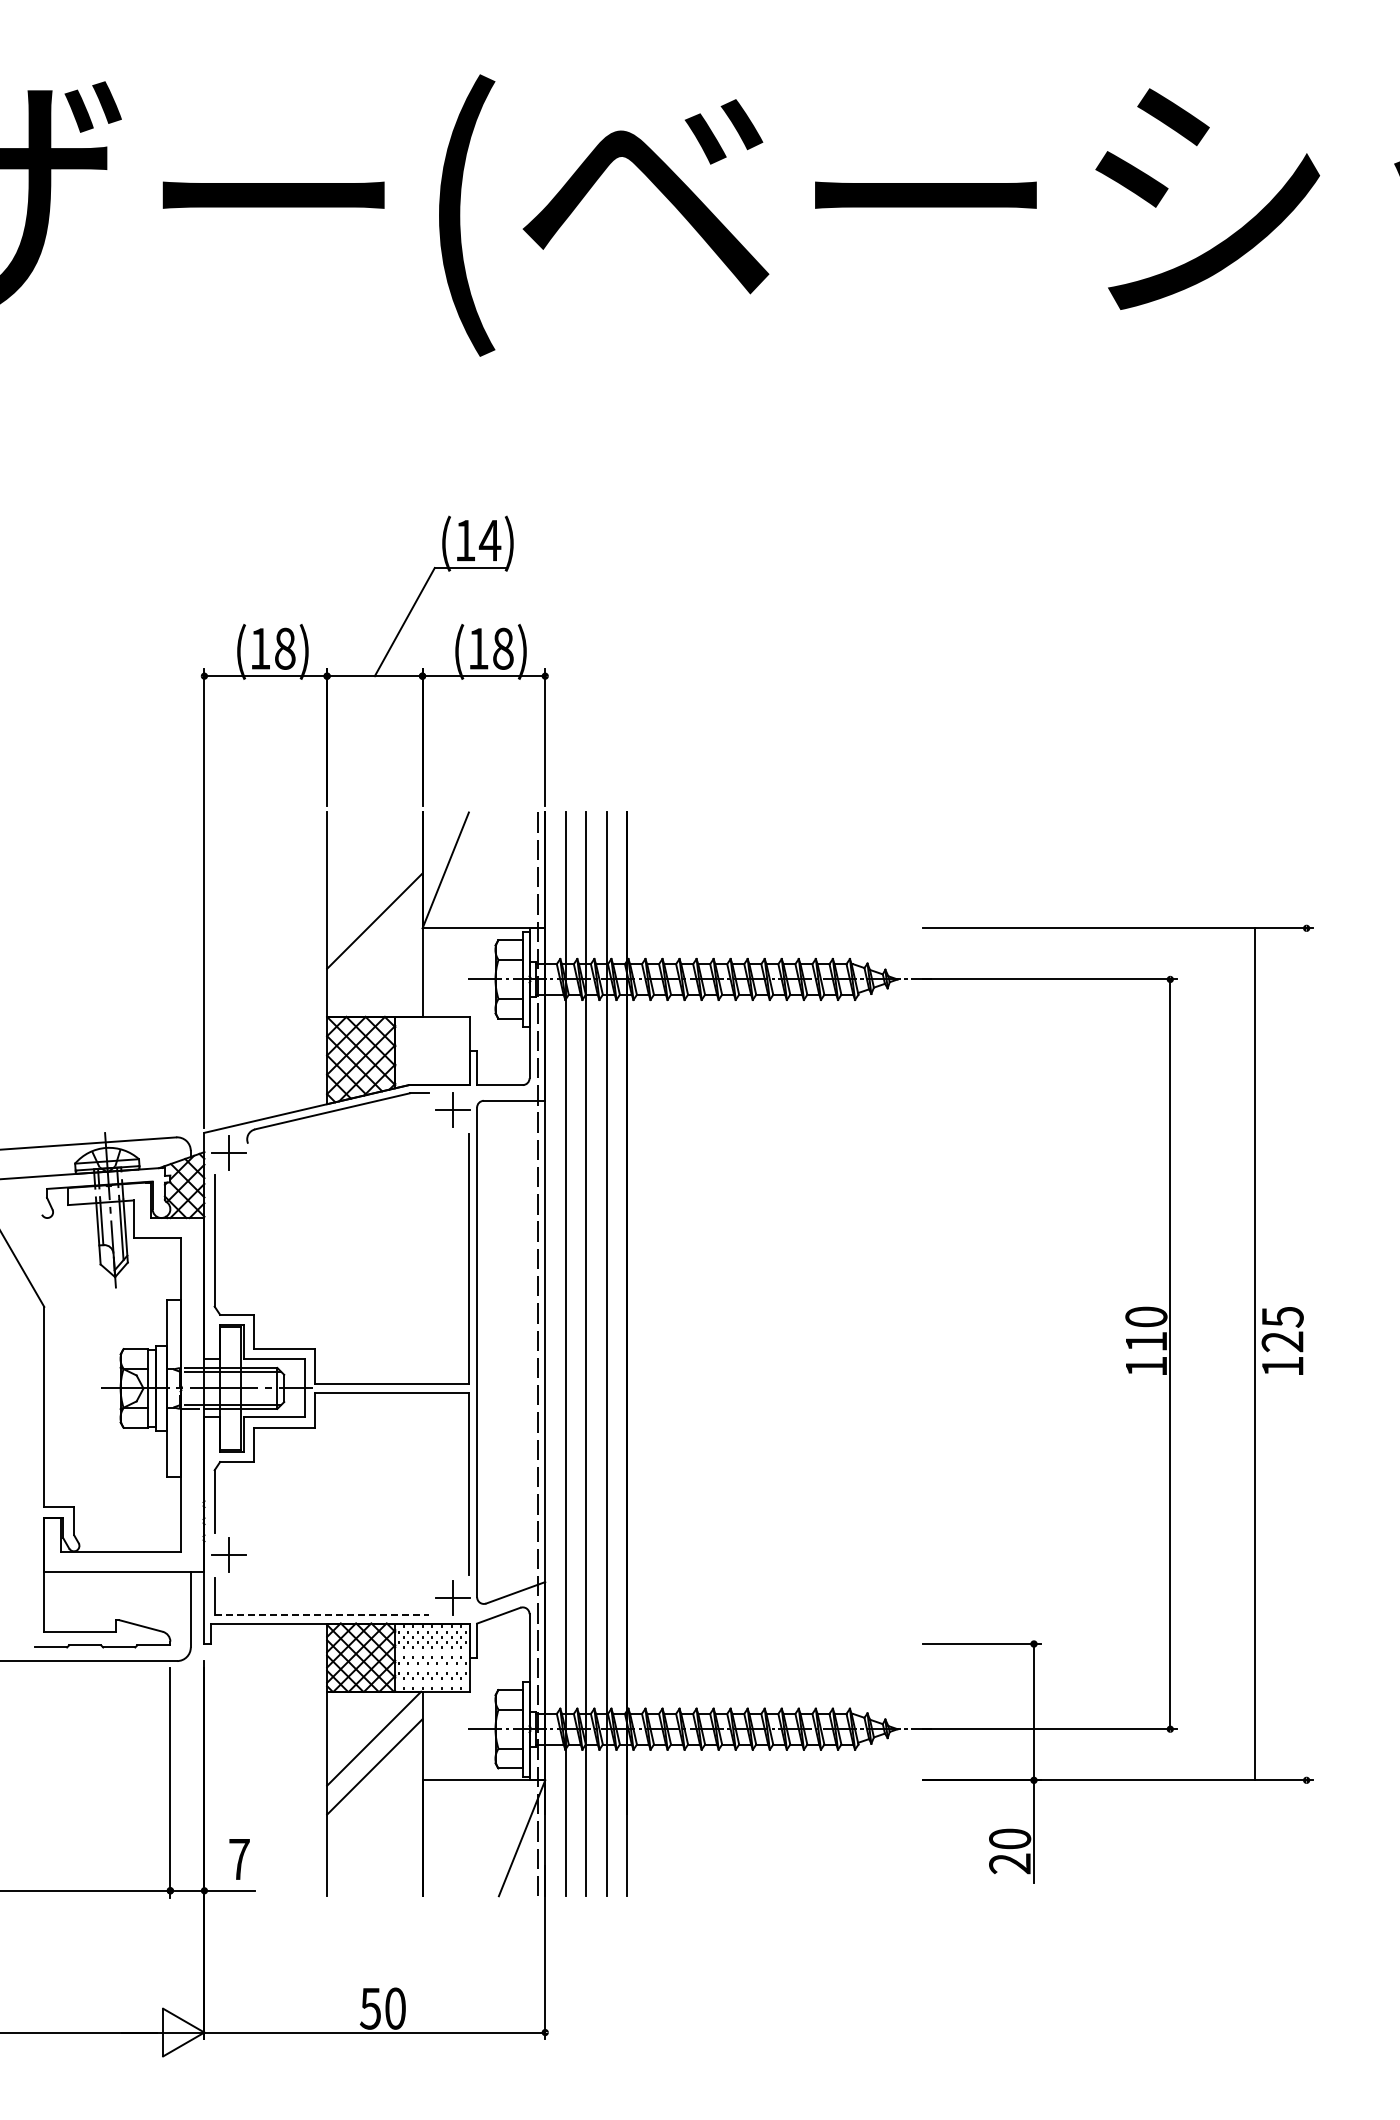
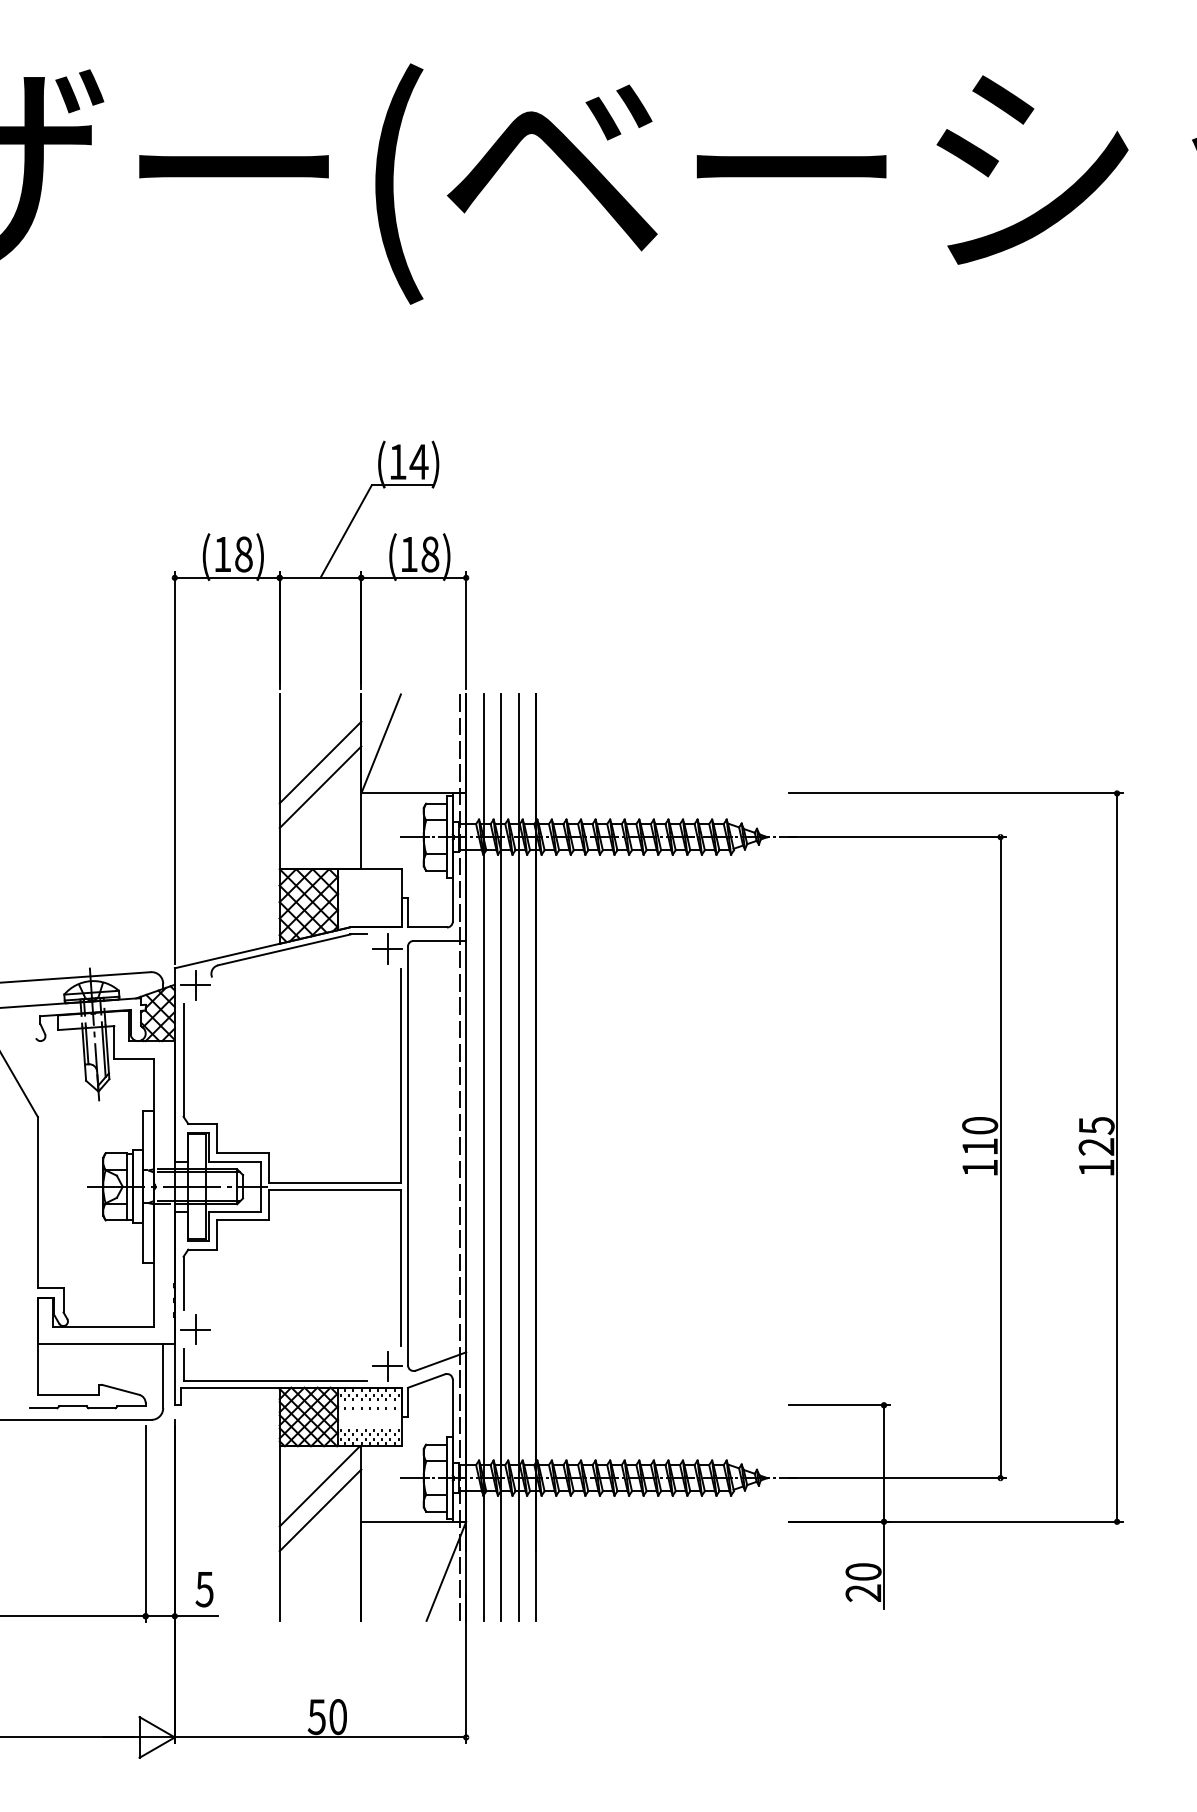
line: (374, 891) -> (320, 761), added
line: (1254, 1354) -> (1116, 1157), moved
line: (322, 1615) -> (275, 1380), dashed -> solid
text: (238, 1859) -> (203, 1589), 7 -> 5

